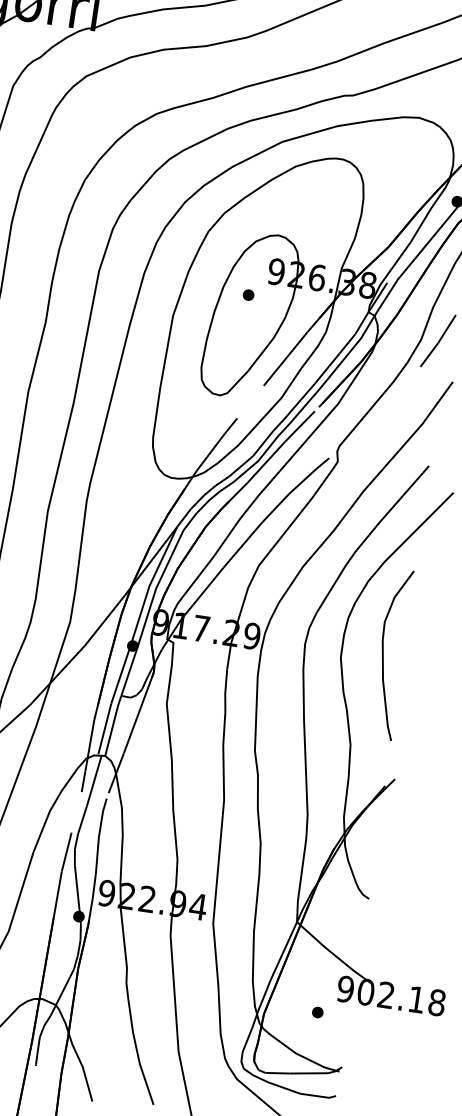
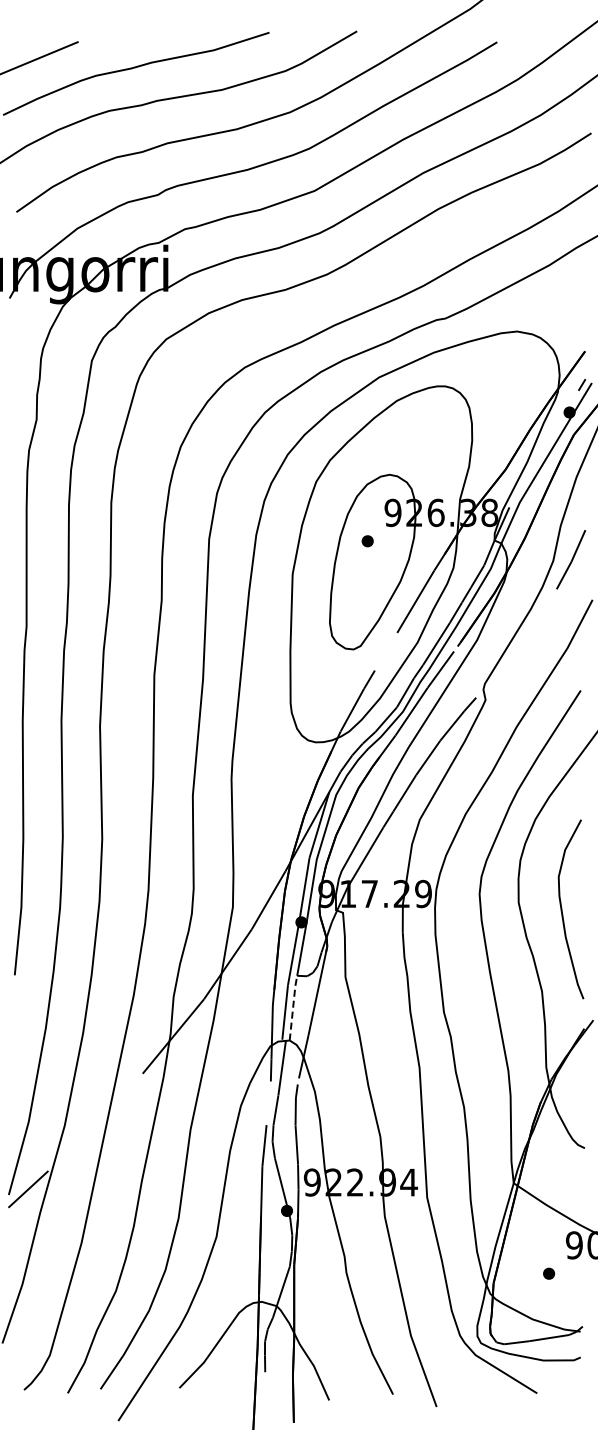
curve: (383, 653) -> (562, 909), moved
line: (113, 724) -> (293, 1006), solid -> dashed

